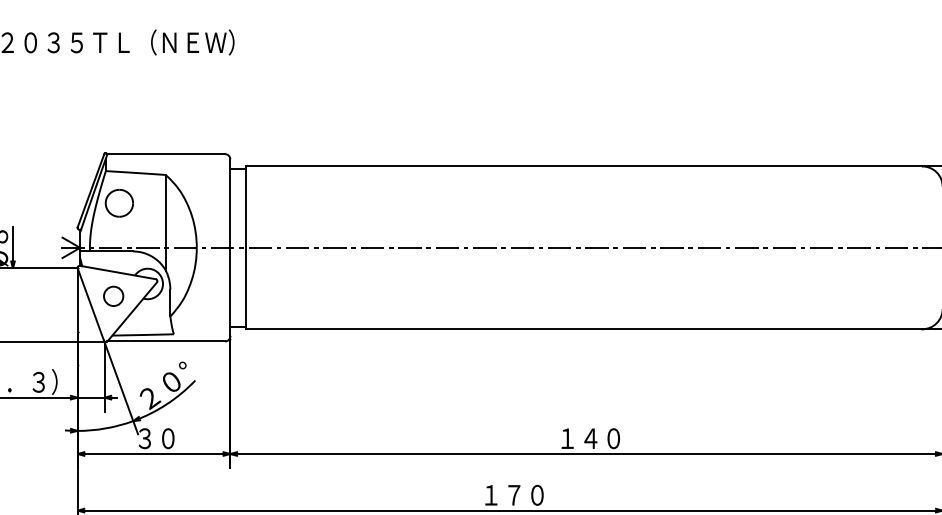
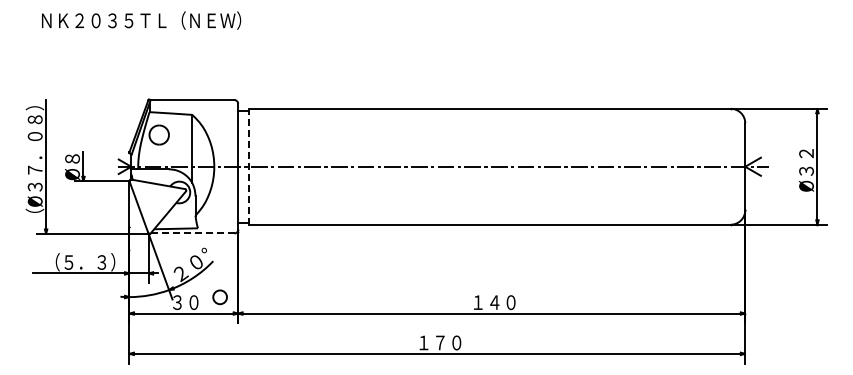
line: (246, 247) -> (249, 166), solid -> dashed
circle: (112, 296) -> (219, 297), moved
line: (166, 341) -> (192, 233), solid -> dashed

